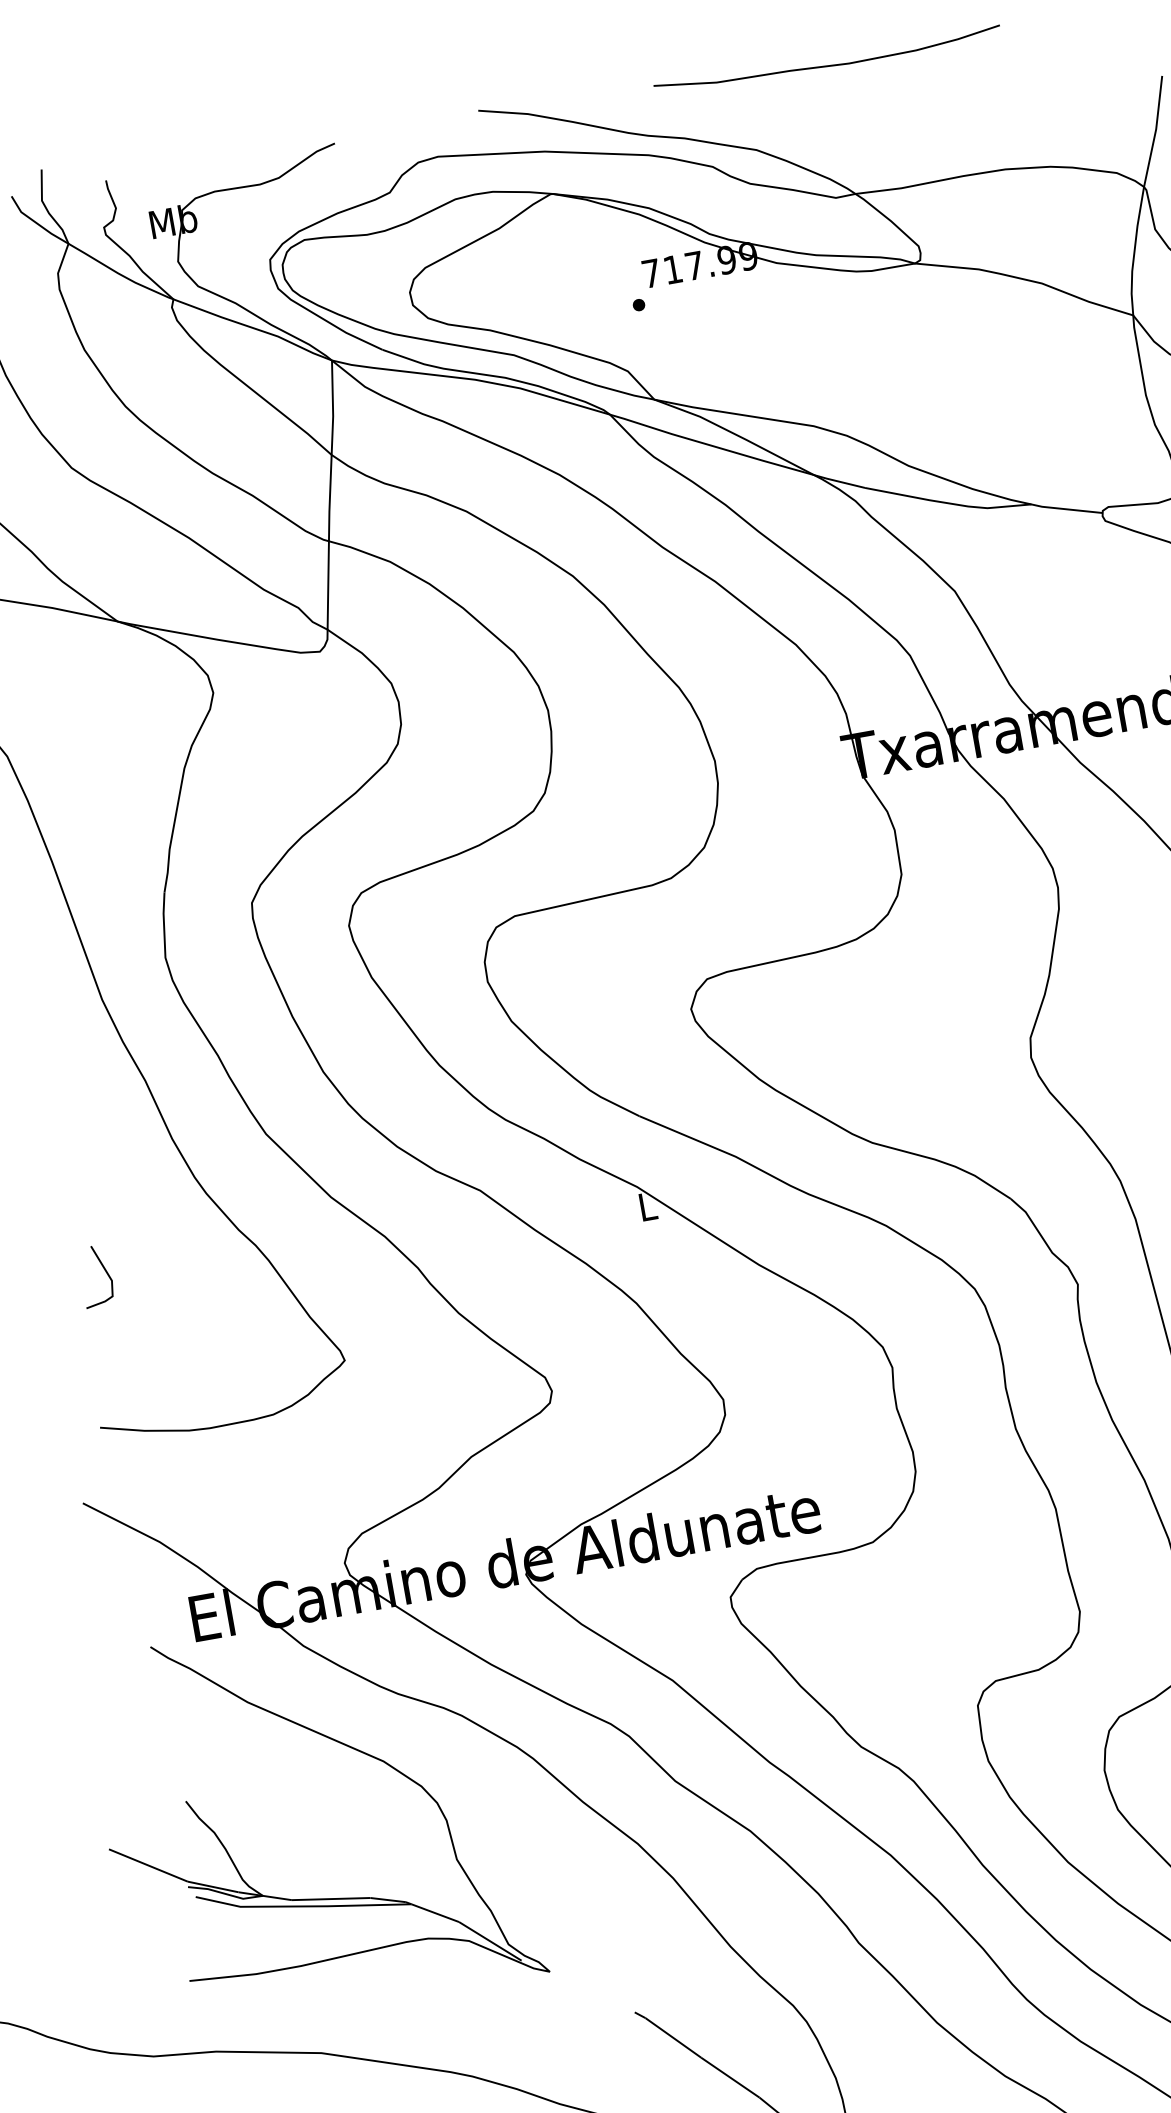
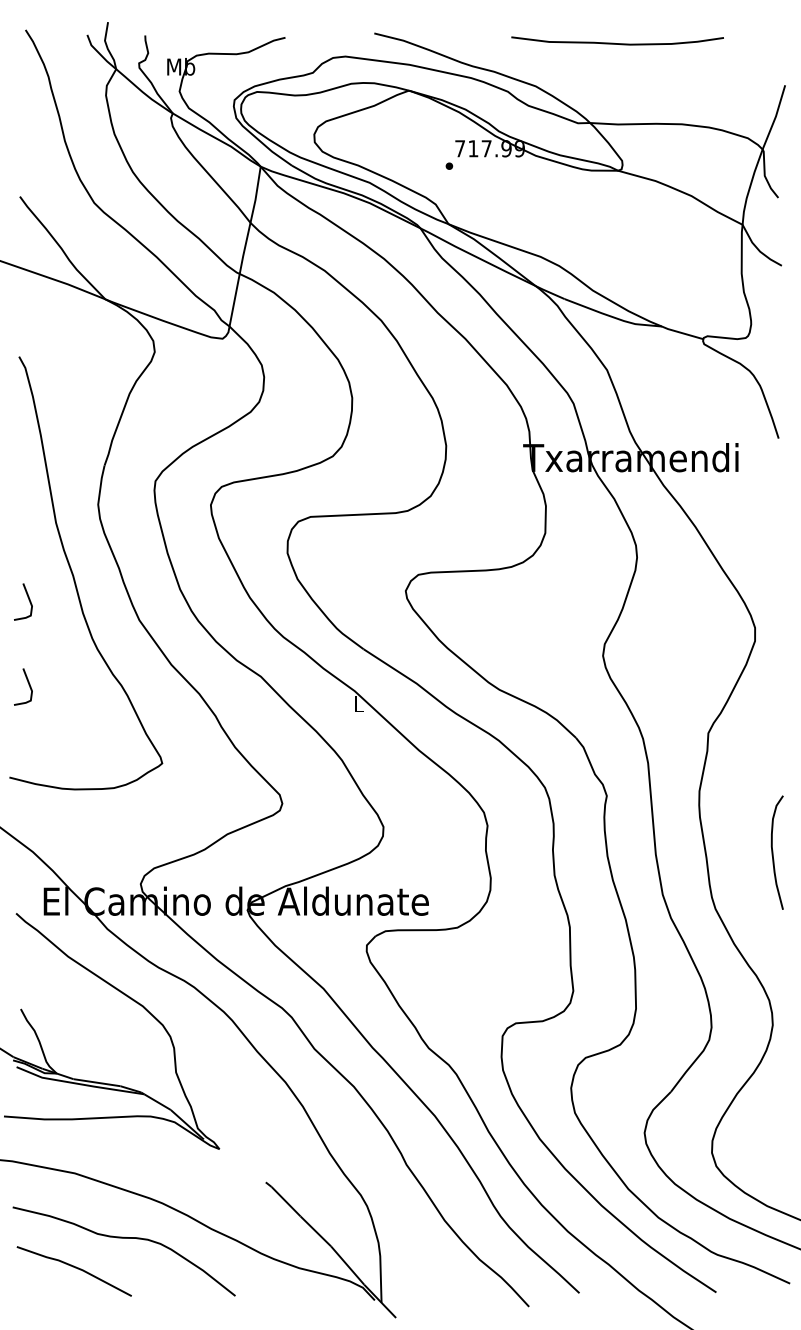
curve: (828, 65) -> (617, 43), moved
line: (79, 1134) -> (28, 600), added

